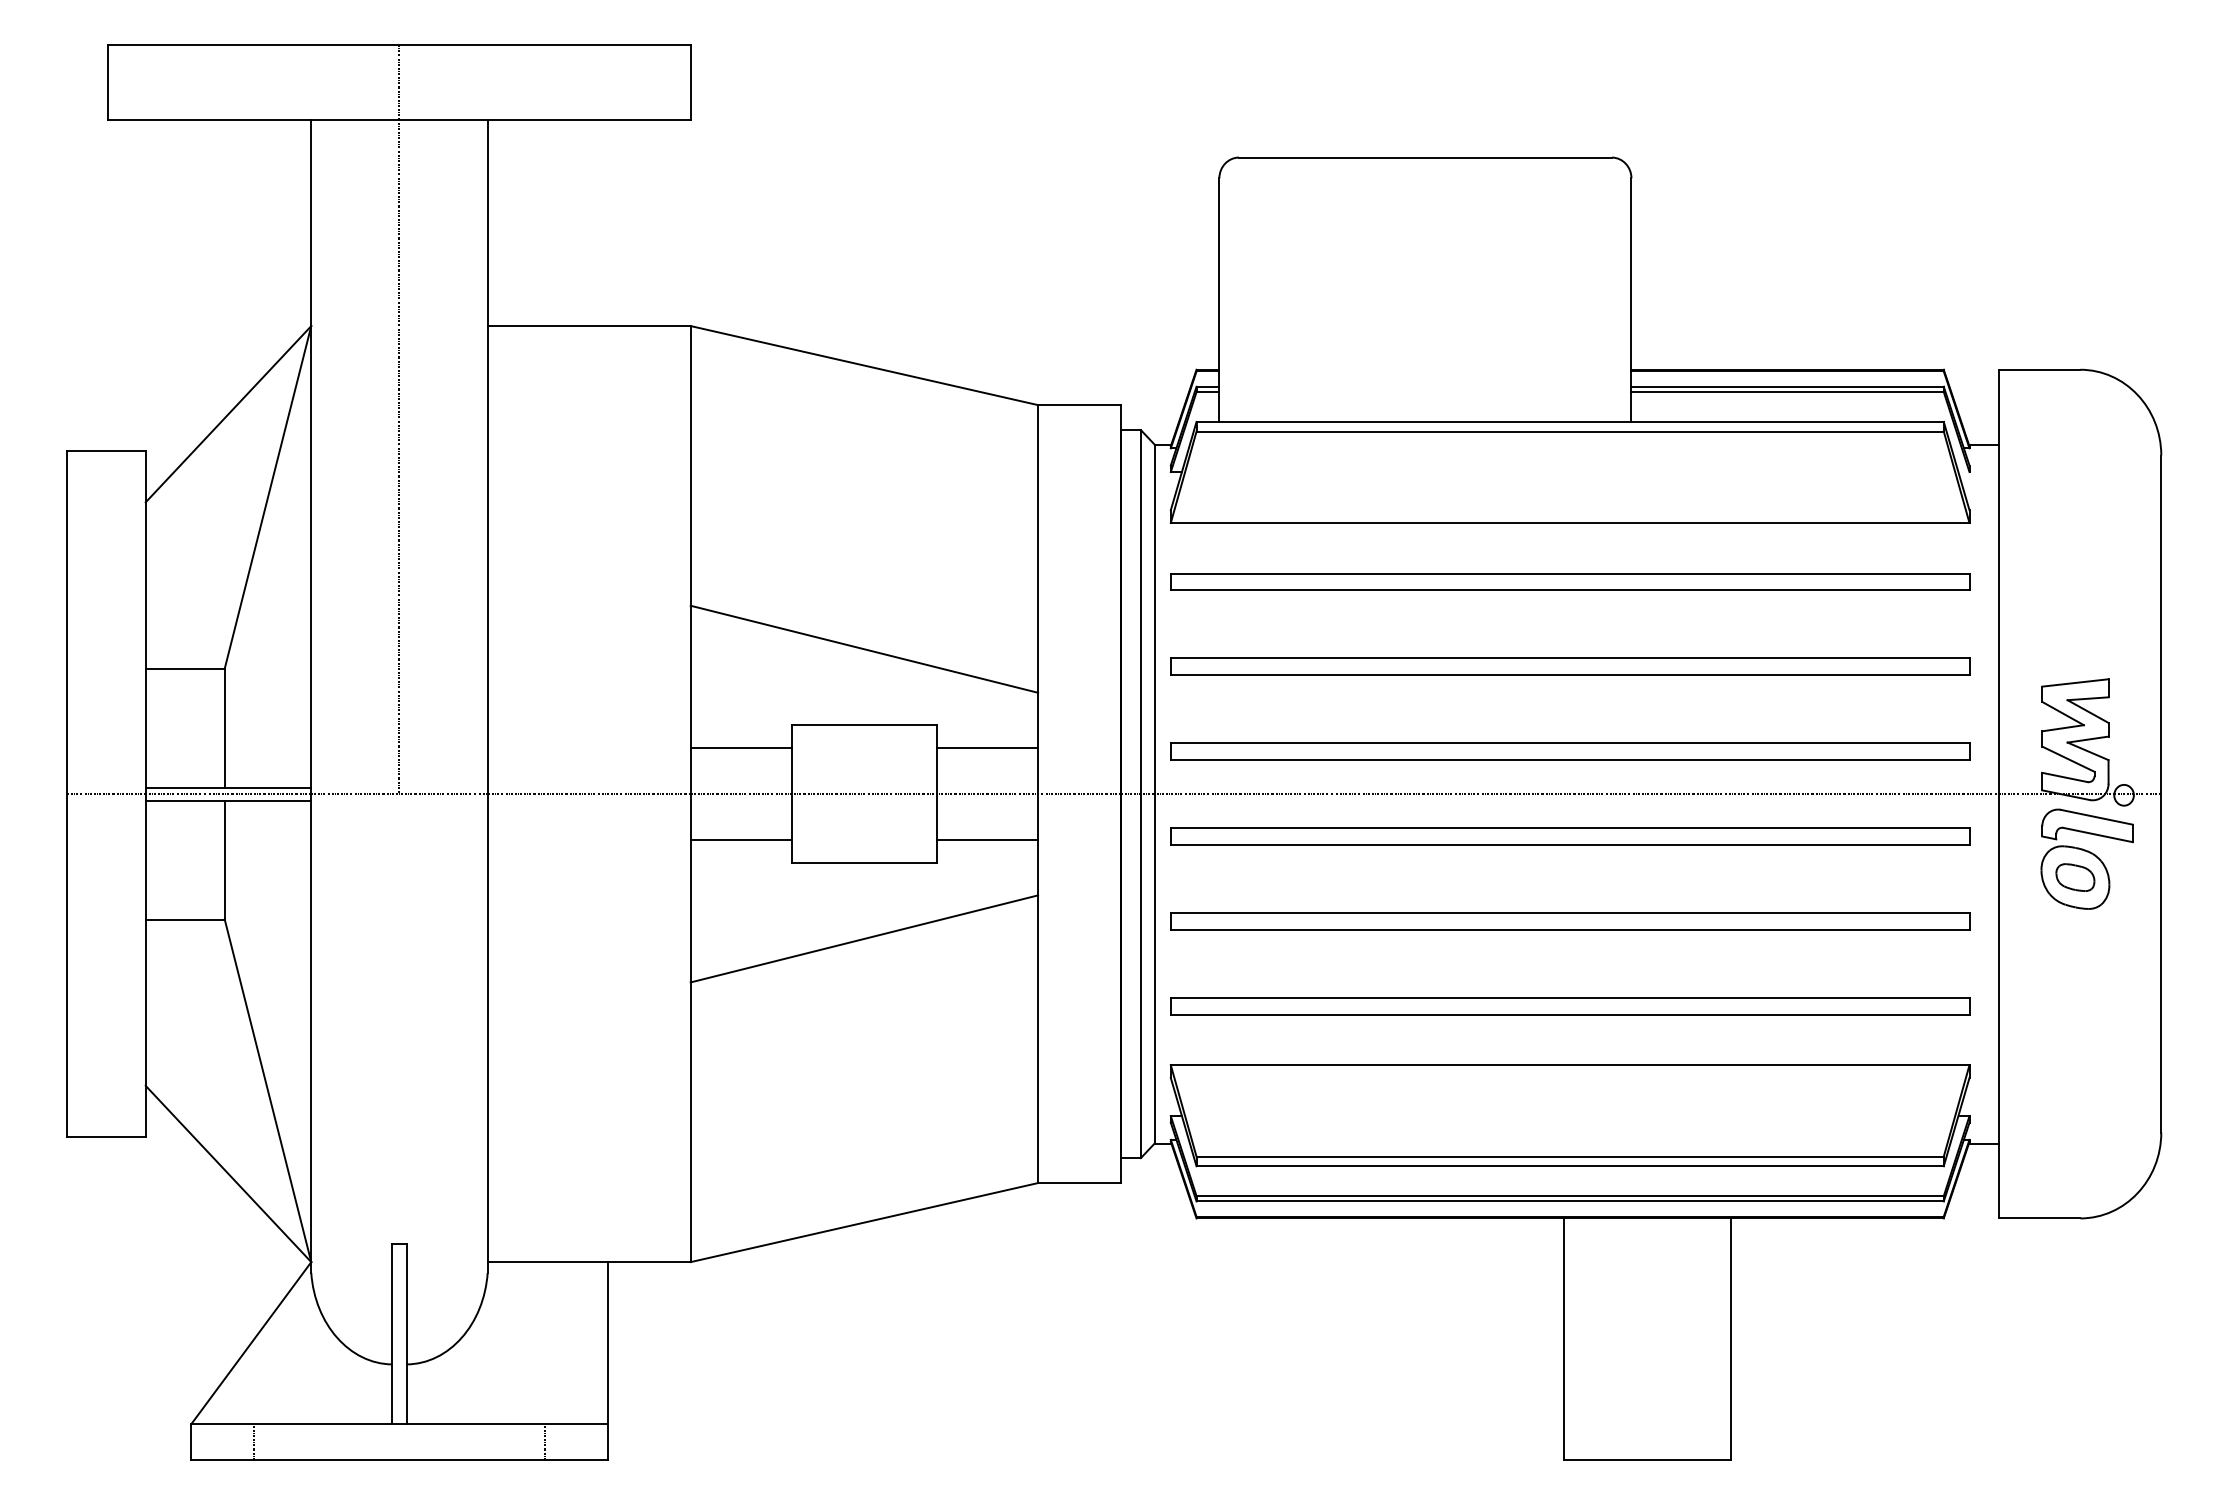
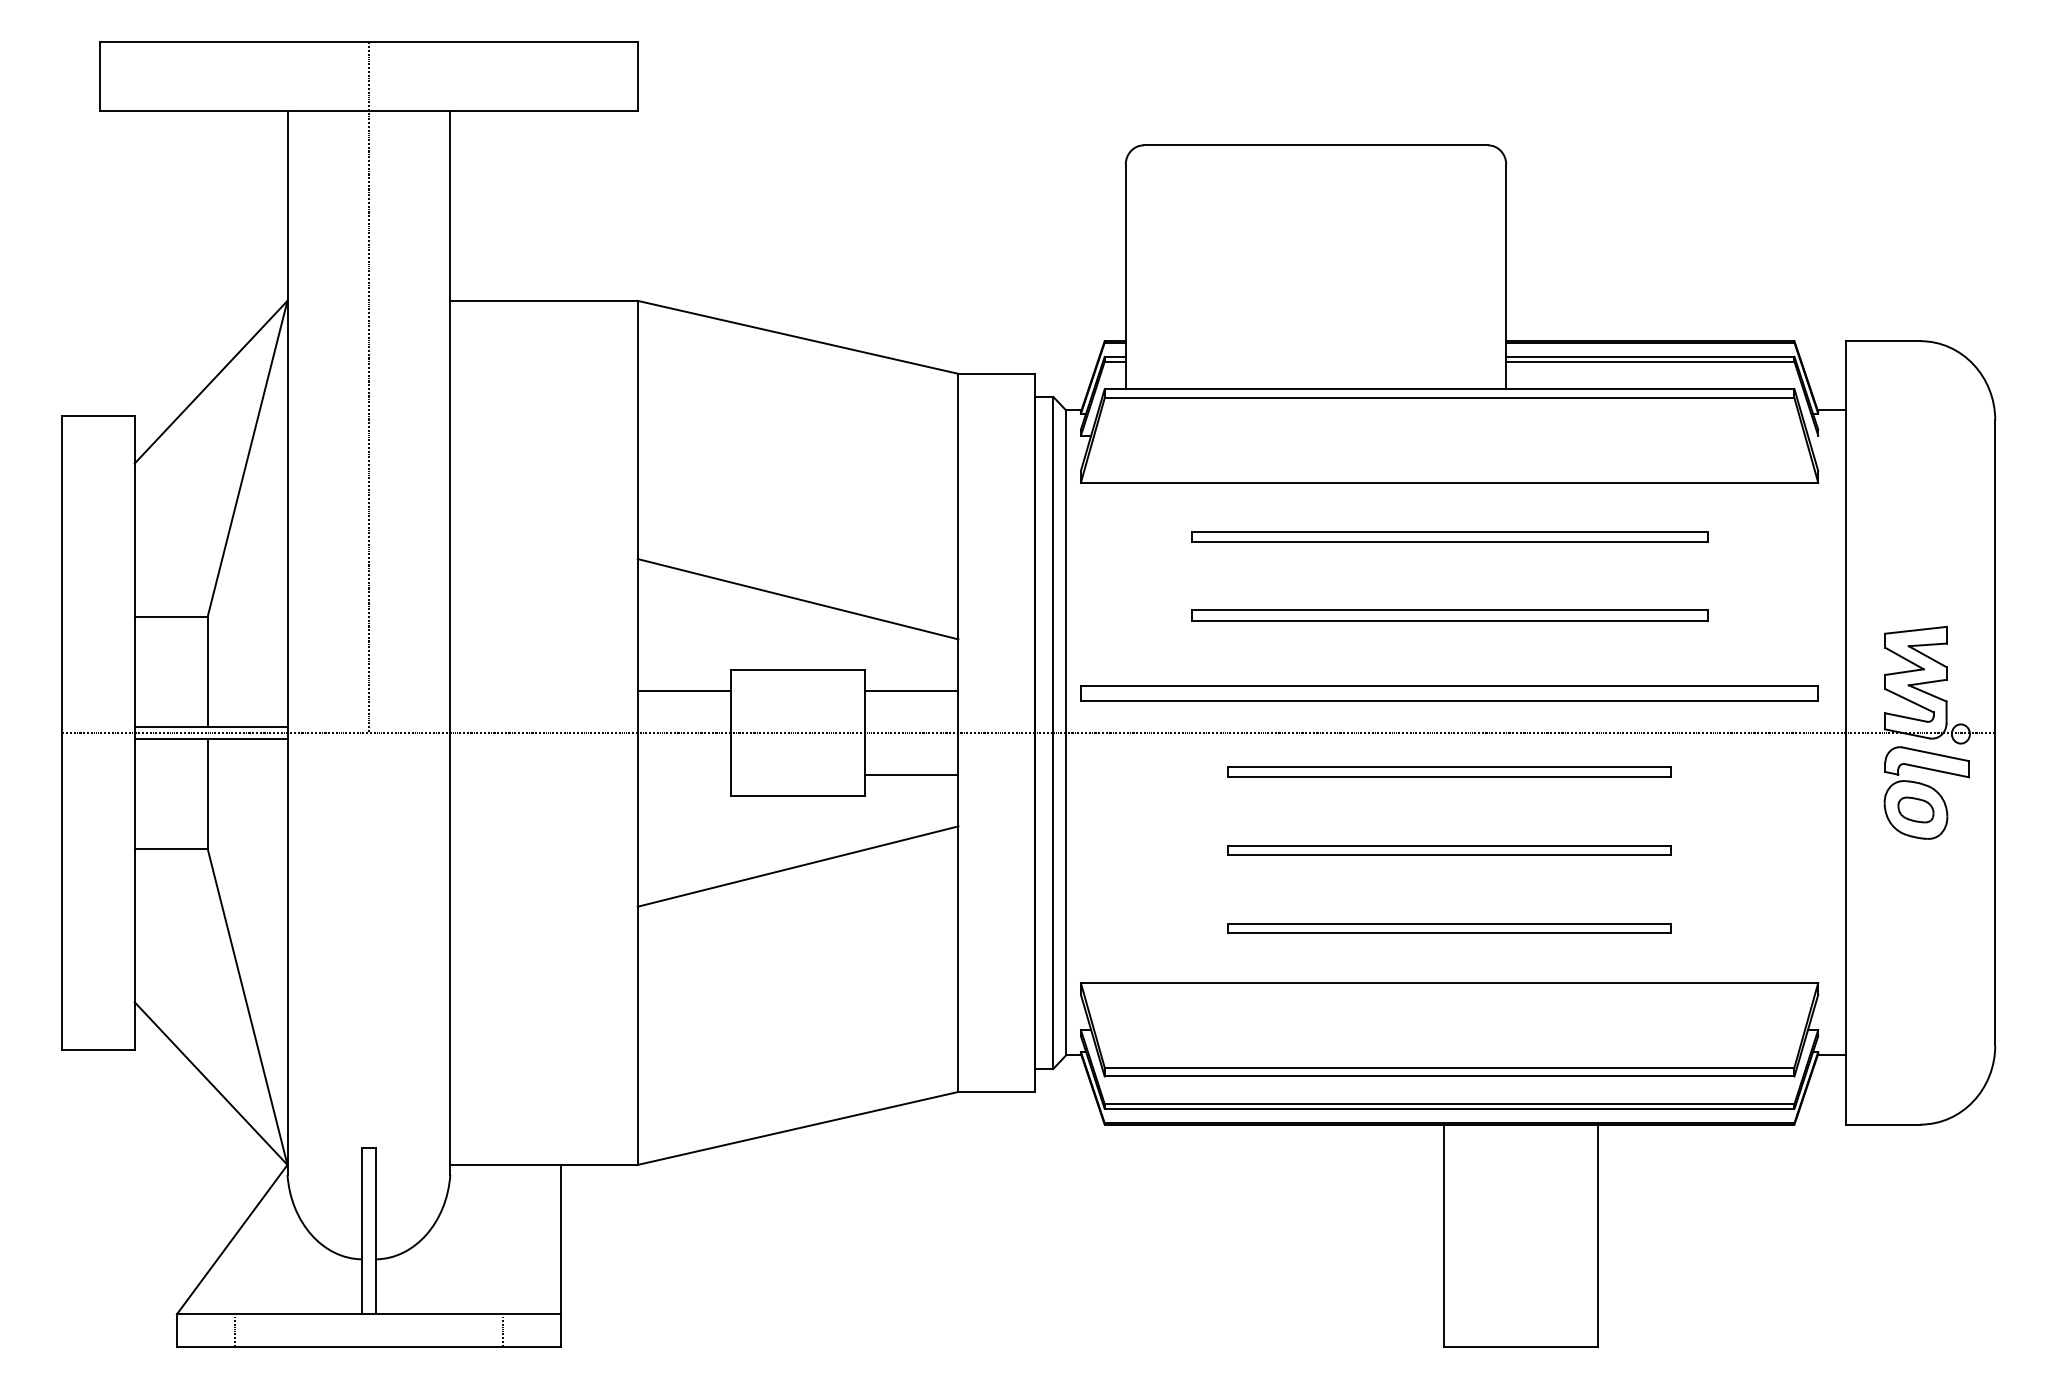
part: (1570, 581) -> (1449, 536), size x0.7
part: (1570, 666) -> (1449, 615), size x0.7
part: (1570, 835) -> (1449, 771), size x0.6
line: (741, 840) -> (684, 775), removed
part: (1570, 921) -> (1449, 850), size x0.6
part: (1570, 1005) -> (1449, 928), size x0.6

